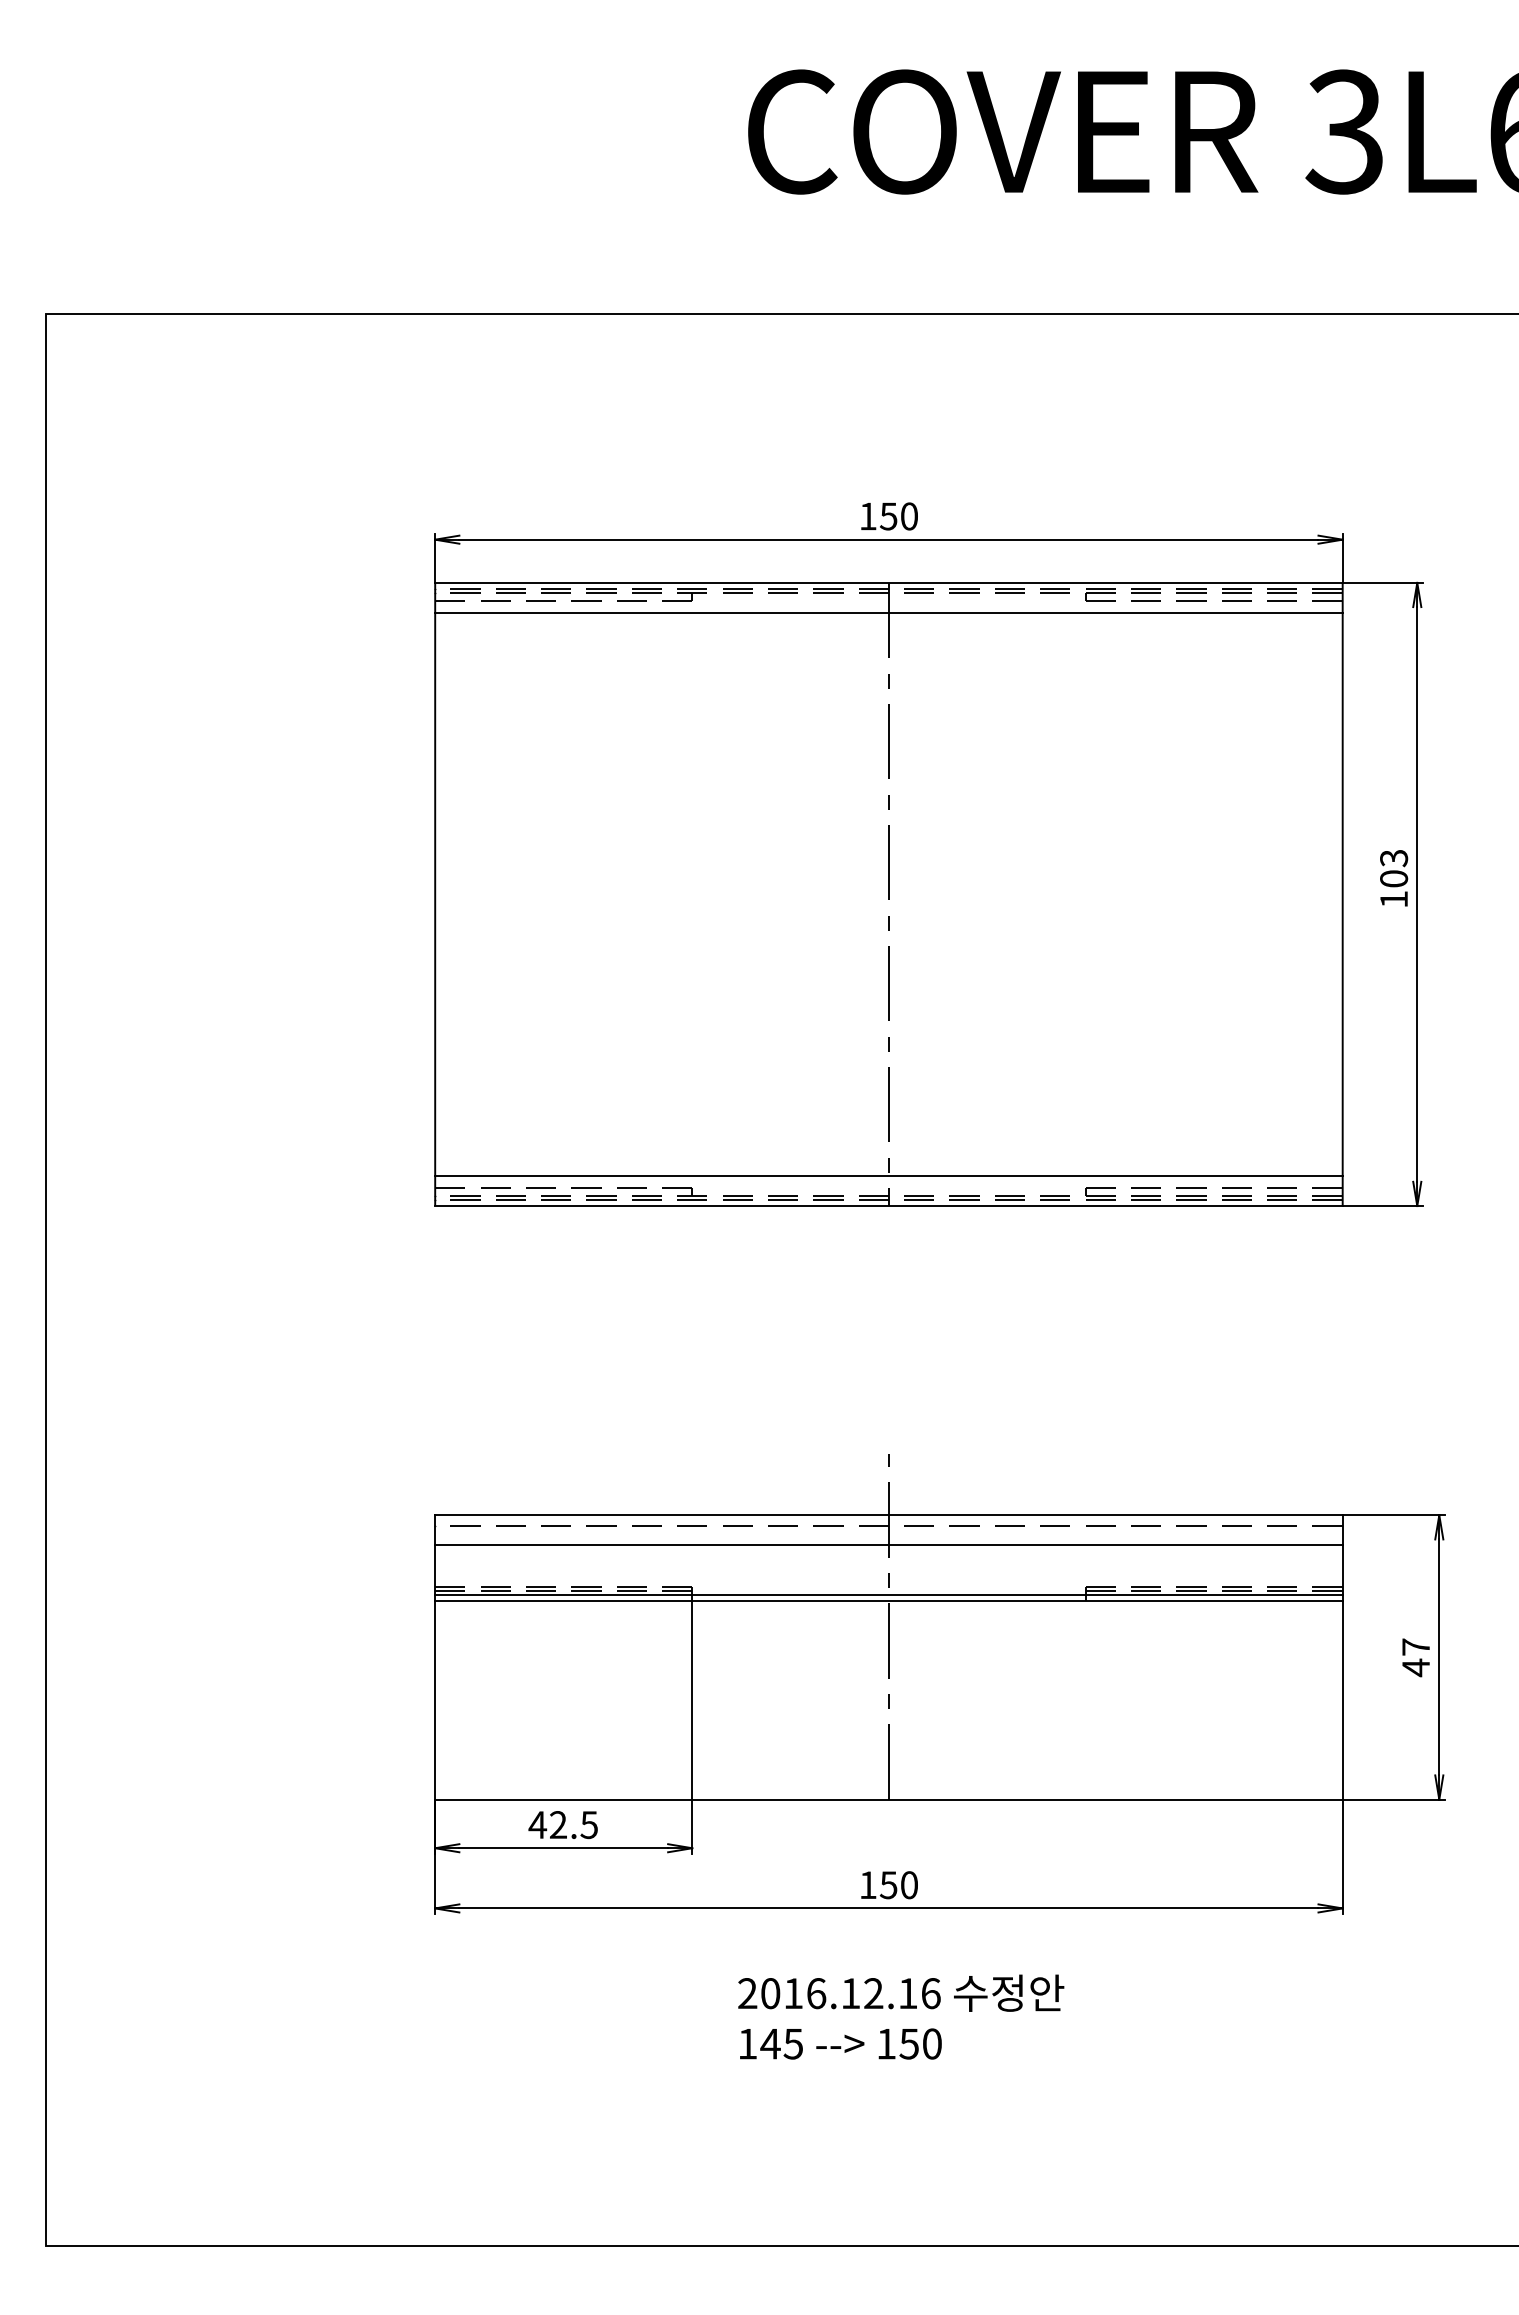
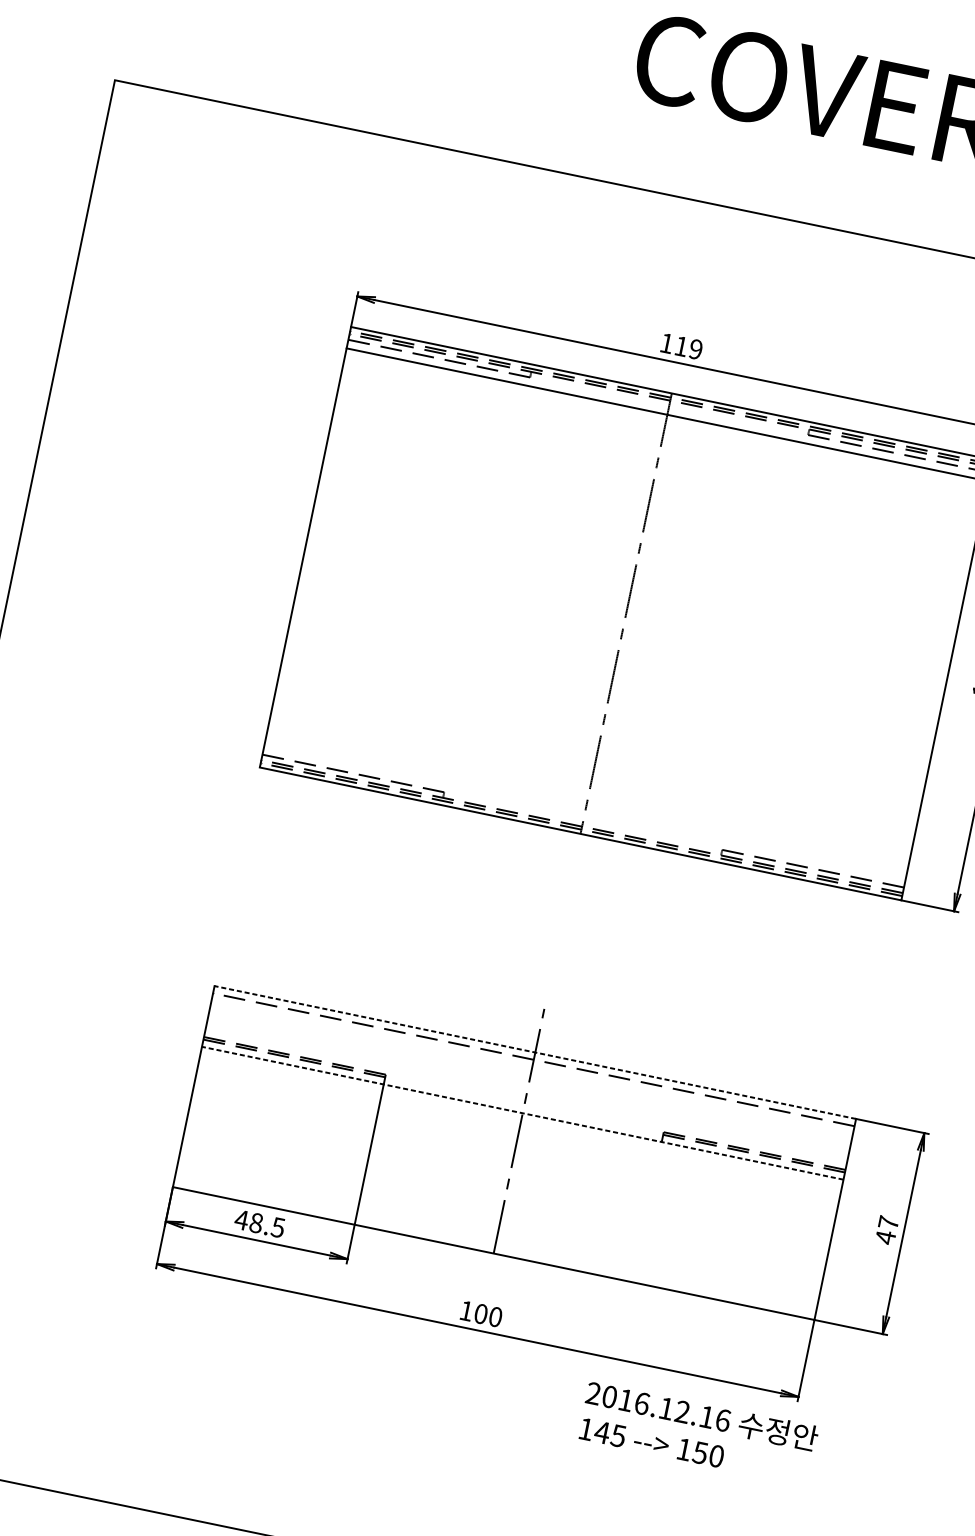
text: (898, 516) -> (688, 347), 150 -> 119
line: (888, 1175) -> (584, 812), removed
line: (888, 1515) -> (534, 1052), solid -> dashed
line: (888, 1545) -> (530, 1073), removed
line: (888, 1595) -> (523, 1109), removed
line: (888, 1601) -> (522, 1113), solid -> dashed
text: (558, 1825) -> (256, 1223), 42.5 -> 48.5
text: (888, 1885) -> (480, 1314), 150 -> 100
text: (901, 2016) -> (698, 1432), moved

